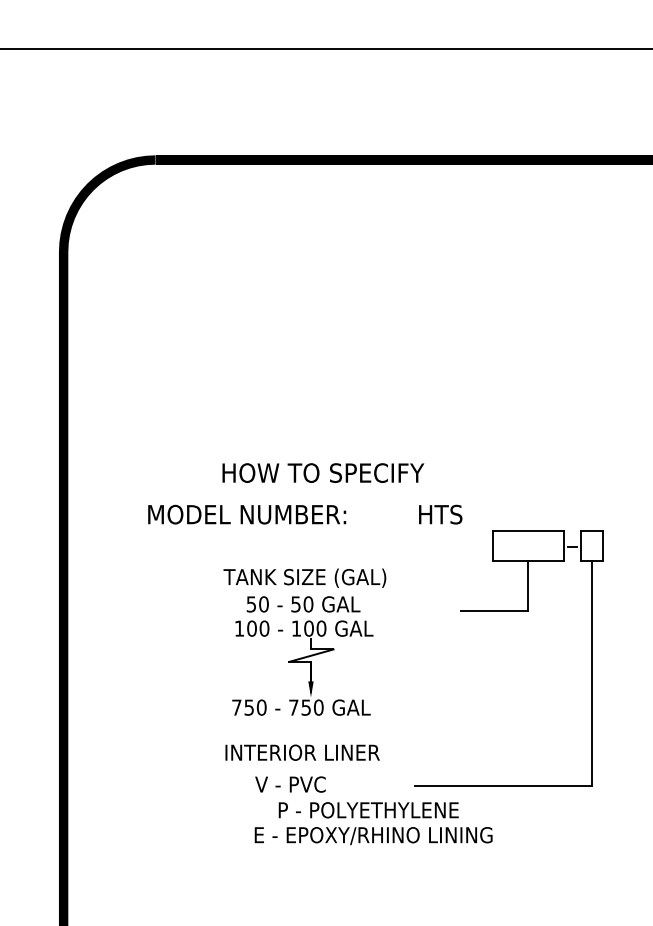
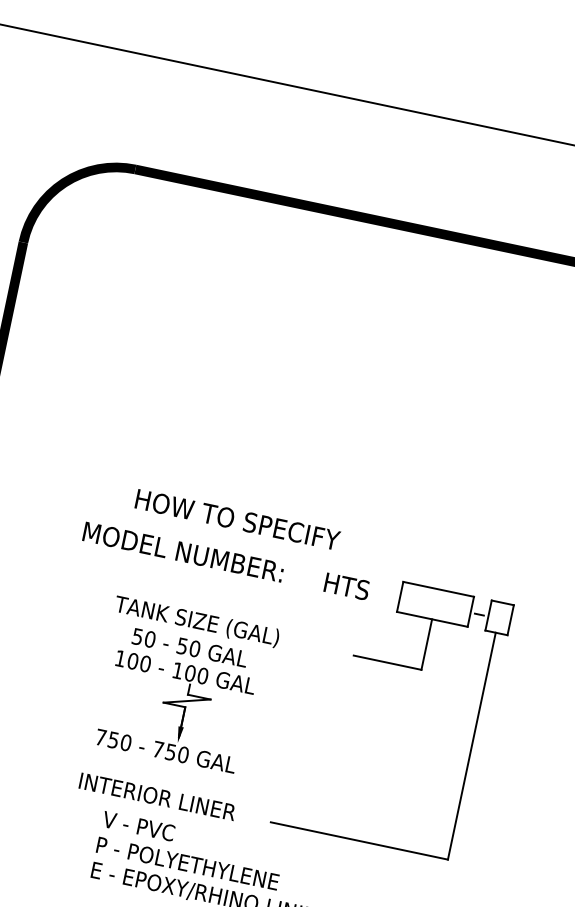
text: (247, 514) -> (183, 552), moved
part: (508, 611) -> (401, 666), moved
text: (368, 810) -> (187, 863), moved

